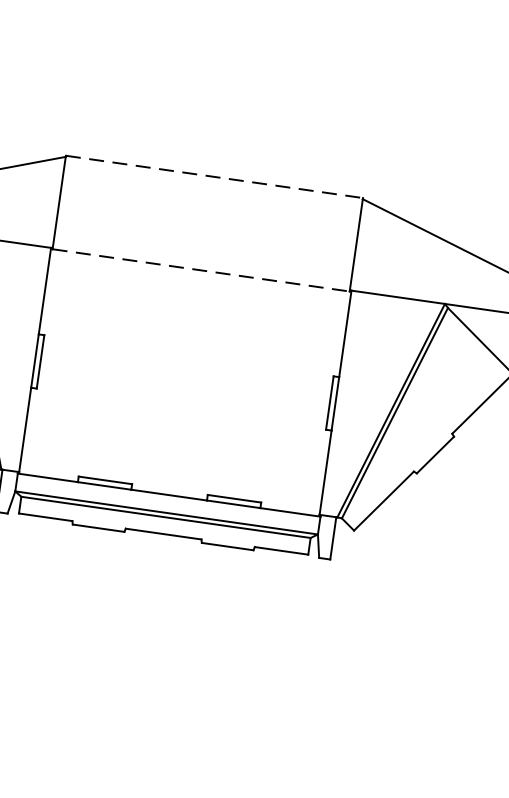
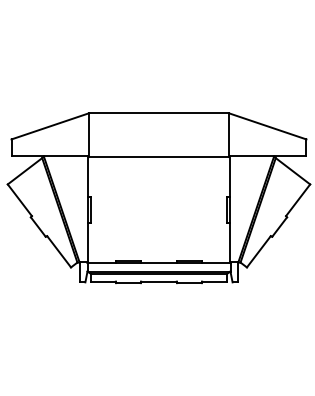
line: (215, 176) -> (159, 112), dashed -> solid
line: (202, 269) -> (159, 156), dashed -> solid

